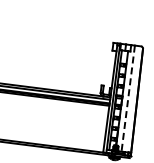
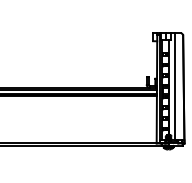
line: (127, 99) -> (174, 87), dashed -> solid

